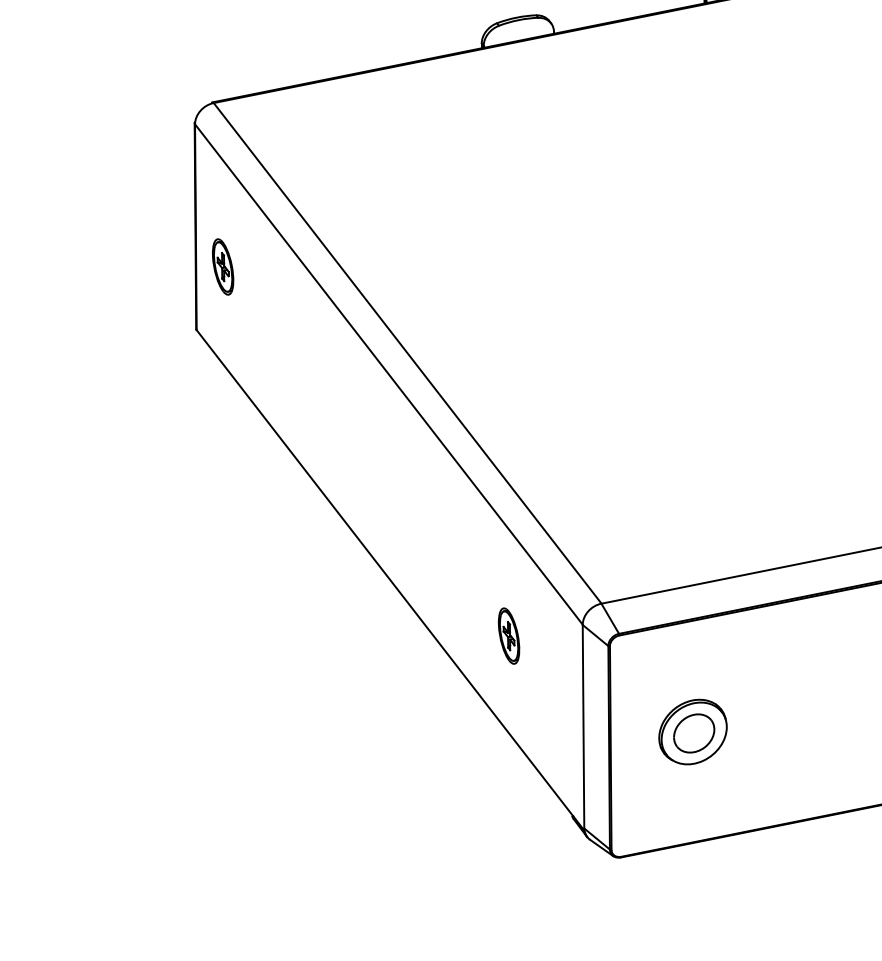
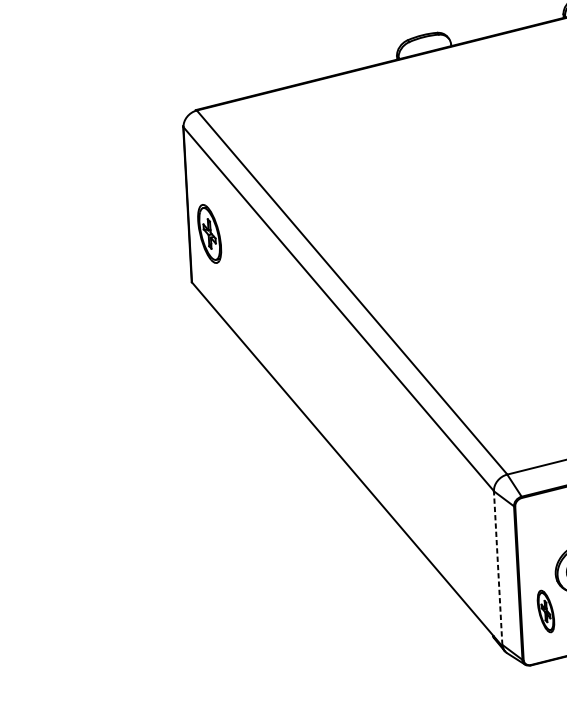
part: (223, 266) -> (210, 233), size x1.4
part: (508, 635) -> (545, 611), moved
line: (583, 726) -> (498, 567), solid -> dashed

